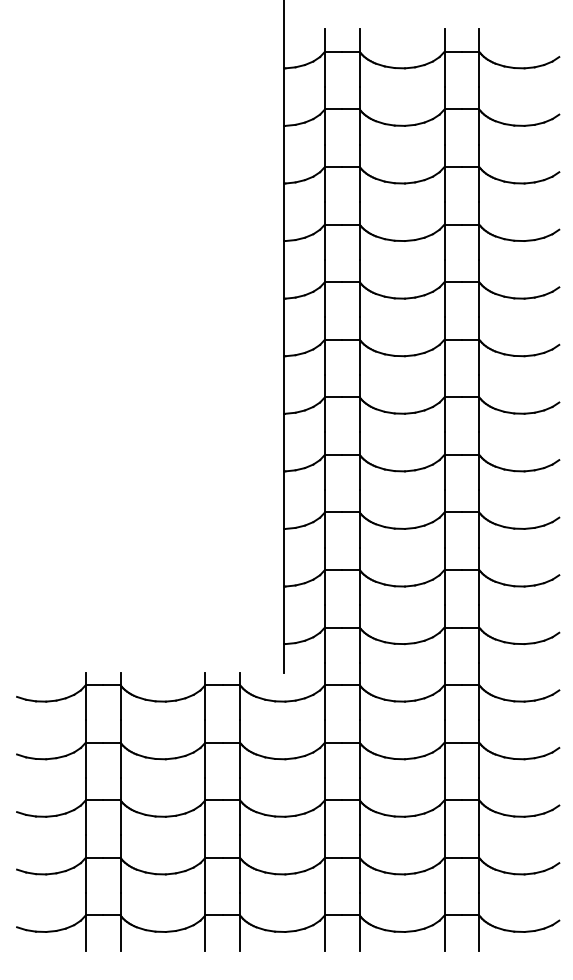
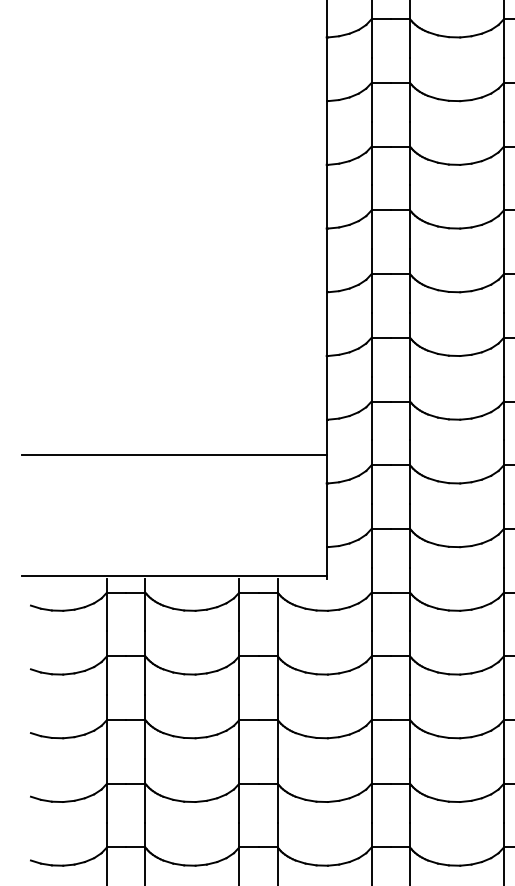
line: (146, 561) -> (174, 455), added
line: (146, 669) -> (174, 575), added

